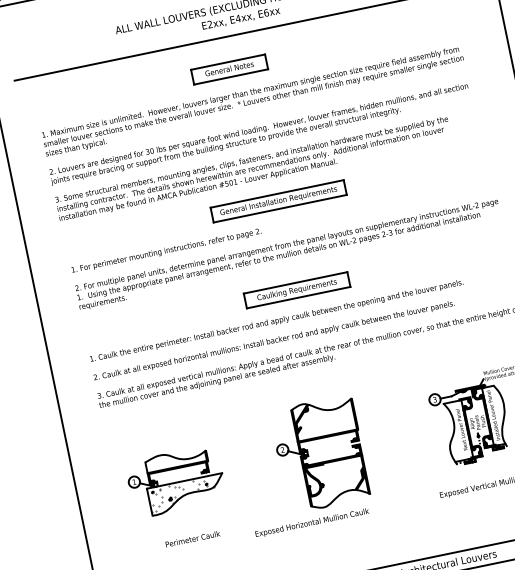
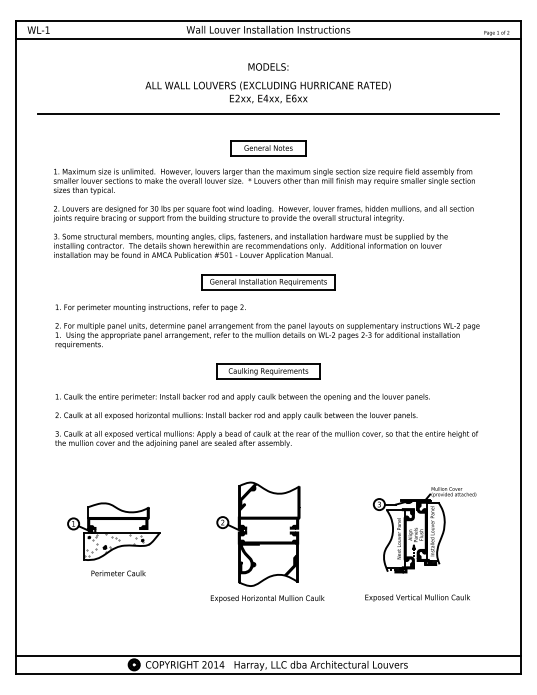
part: (229, 69) -> (268, 148), moved
text: (312, 522) -> (267, 598), moved
text: (192, 539) -> (118, 573), moved

